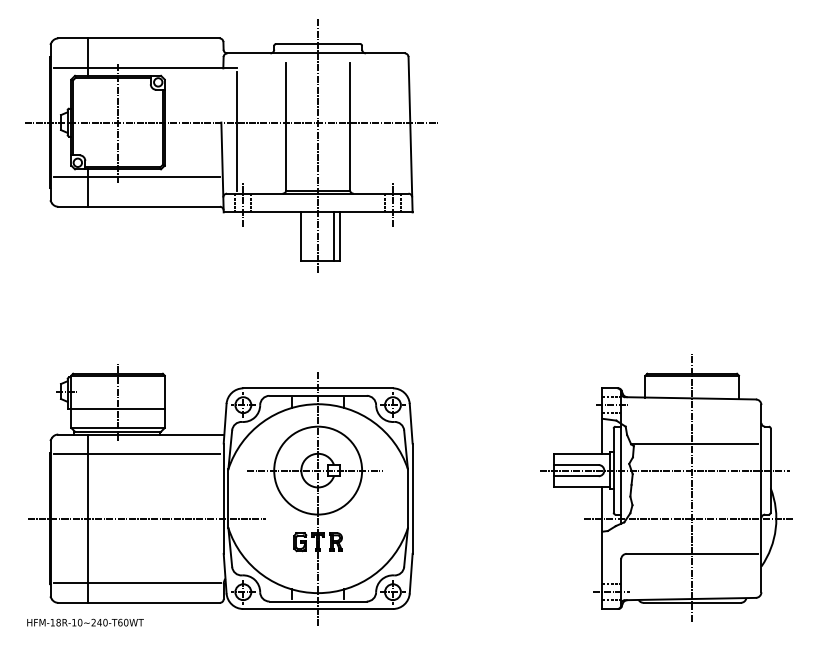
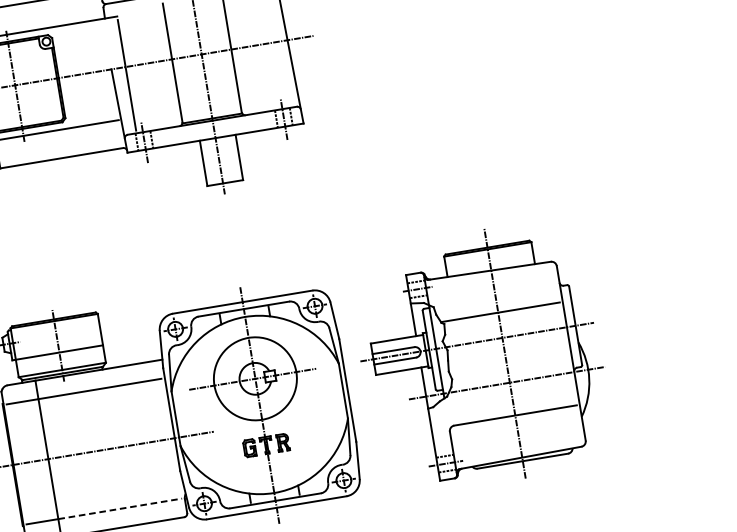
line: (334, 236) -> (234, 158), removed
part: (666, 487) -> (481, 357), moved
line: (155, 583) -> (121, 509), solid -> dashed

